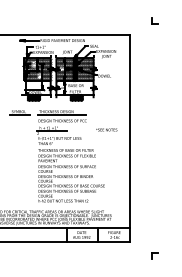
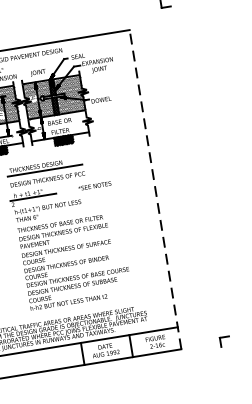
text: (106, 129) -> (94, 185), moved
line: (129, 138) -> (155, 189), solid -> dashed
part: (154, 255) -> (223, 341), moved

